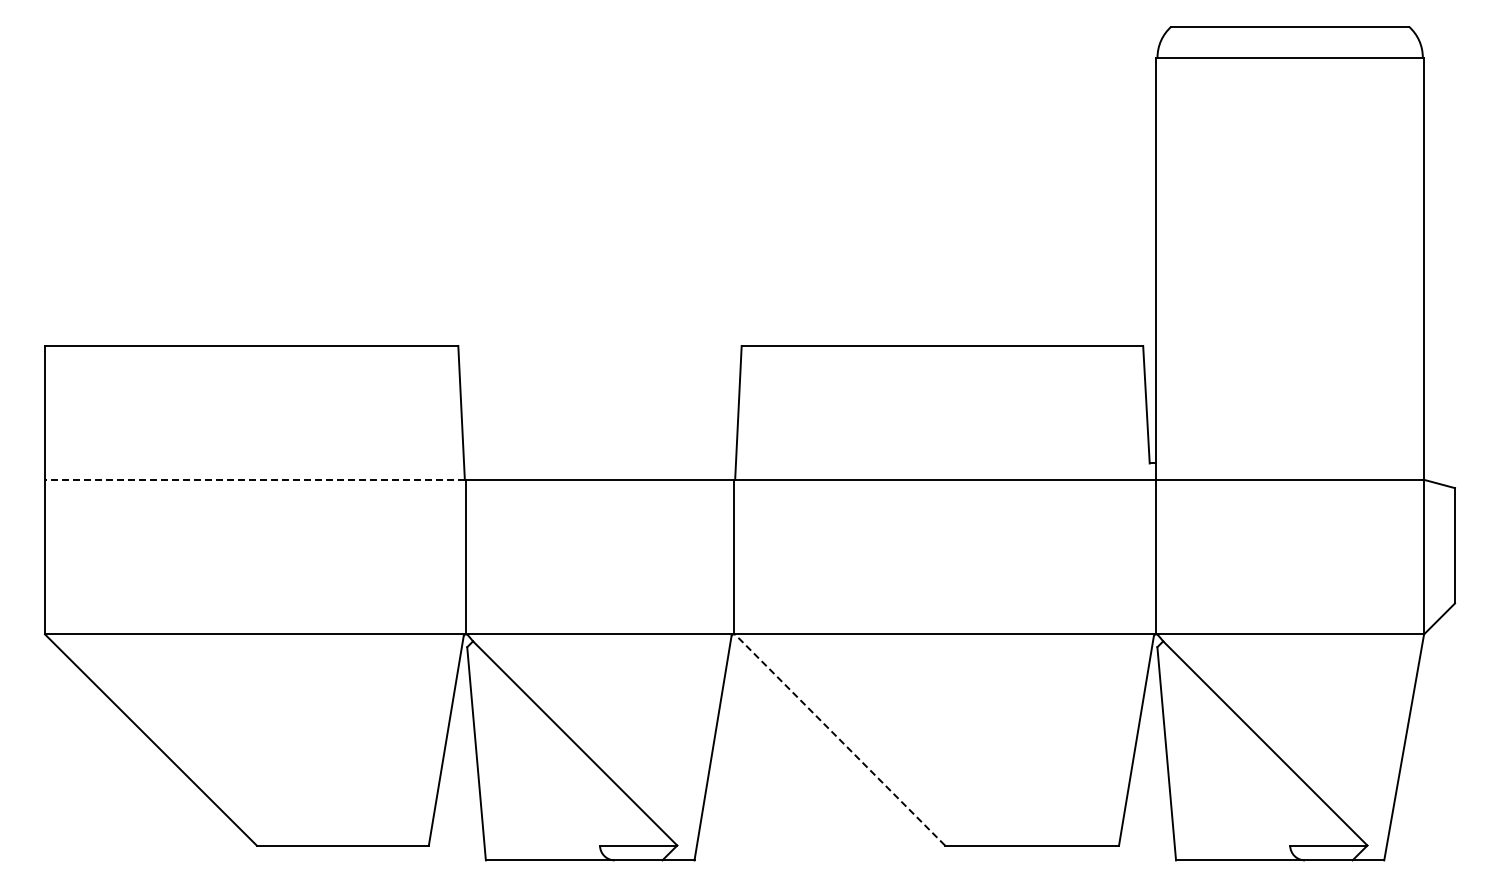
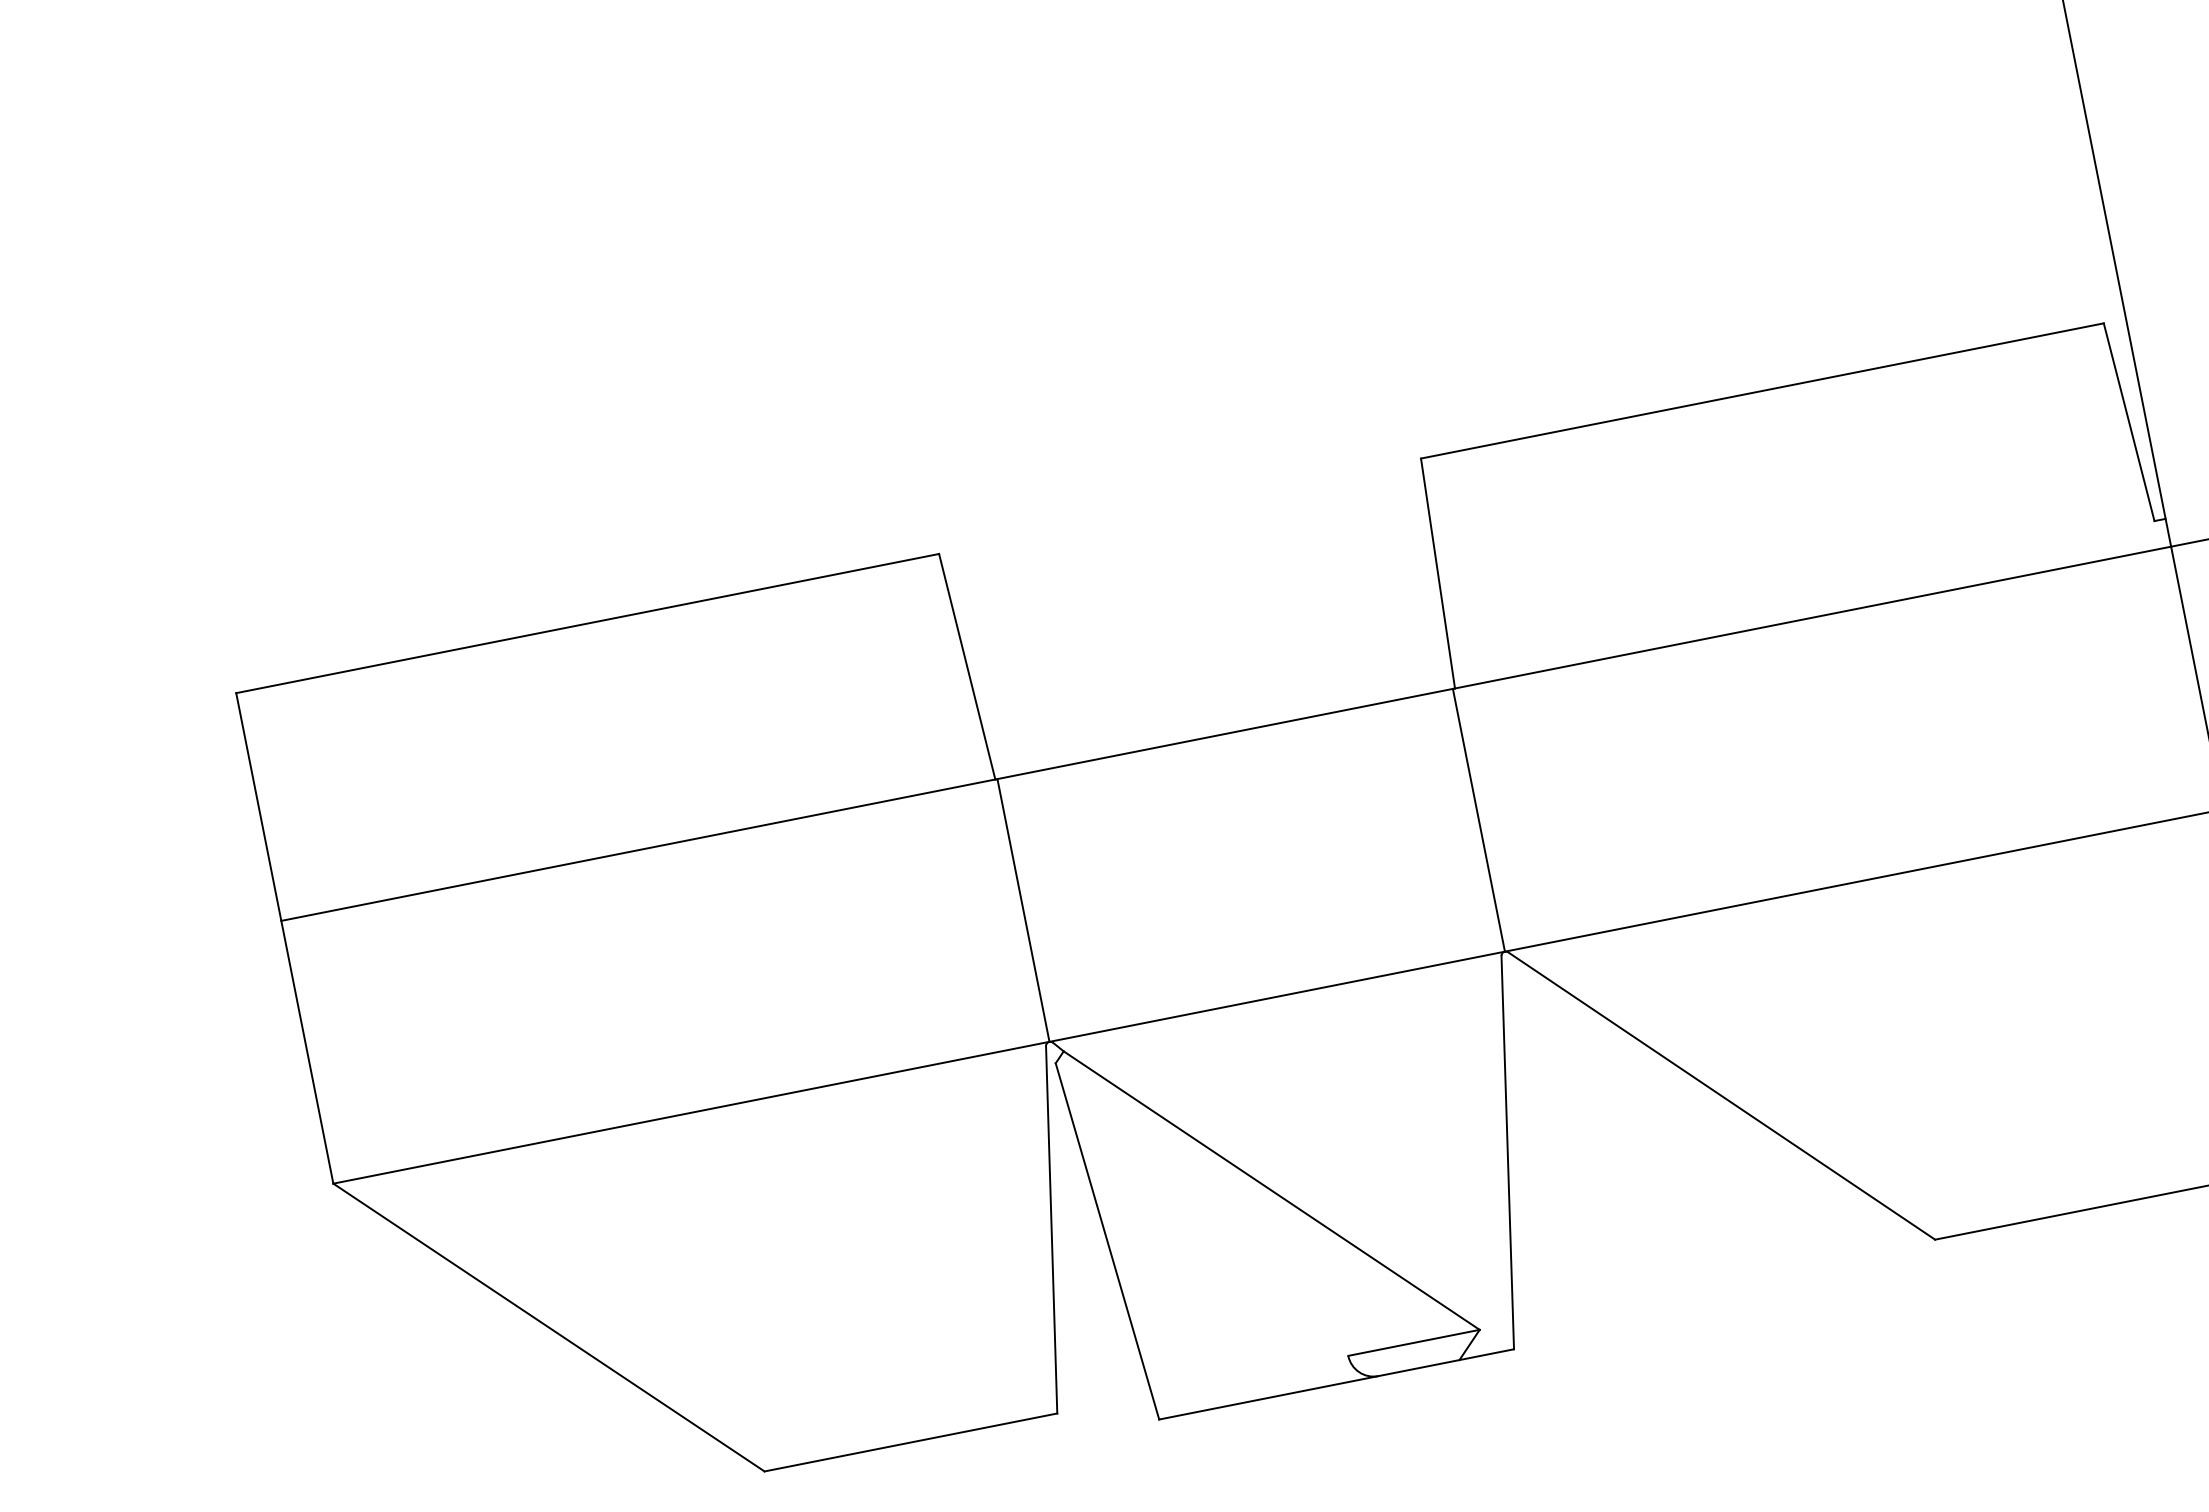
line: (254, 479) -> (637, 849), dashed -> solid
line: (840, 739) -> (1721, 1094), dashed -> solid

